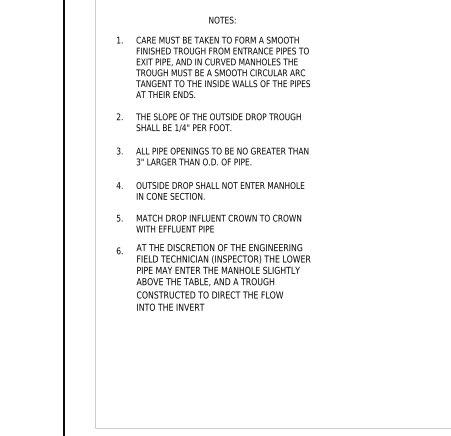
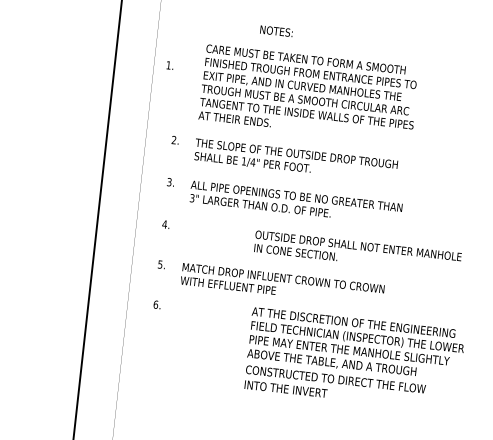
text: (222, 19) -> (276, 30), moved
text: (119, 39) -> (169, 64), moved
text: (220, 190) -> (357, 252), moved
text: (223, 277) -> (354, 359), moved

